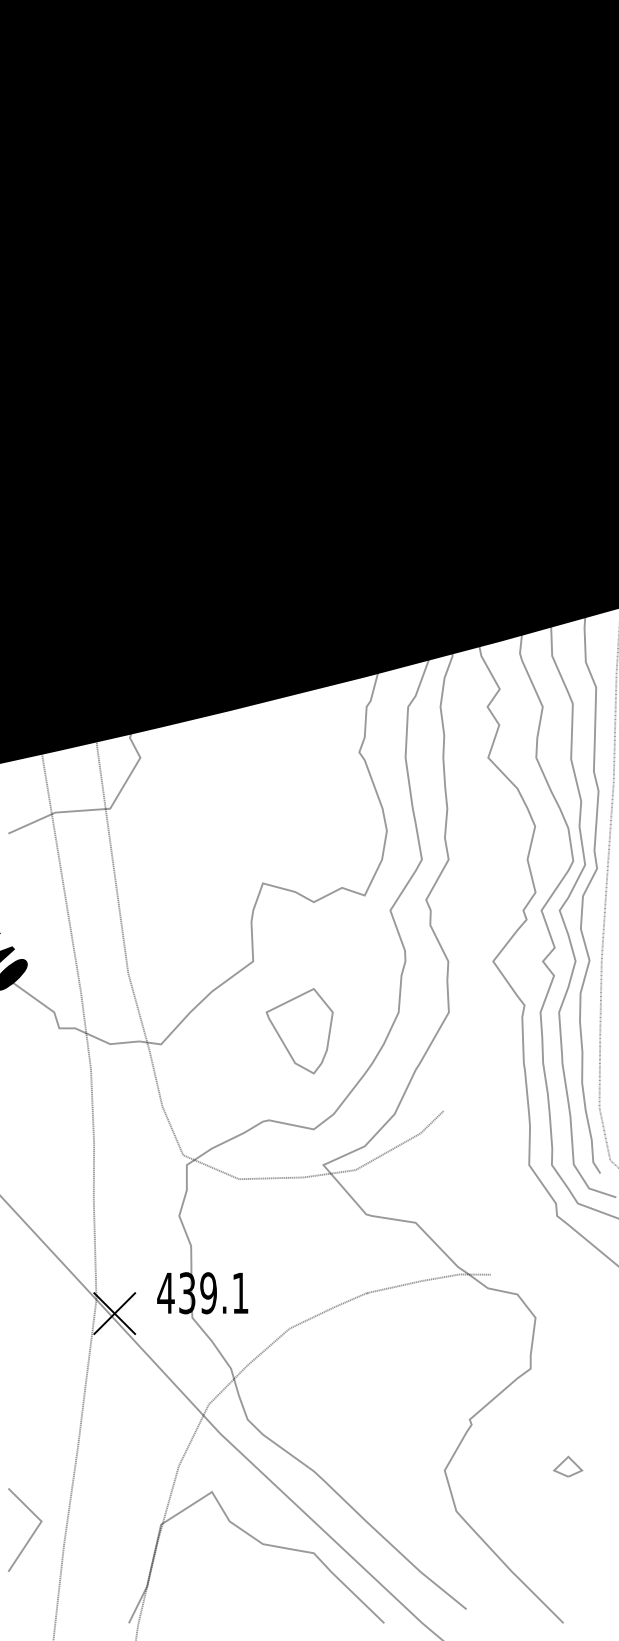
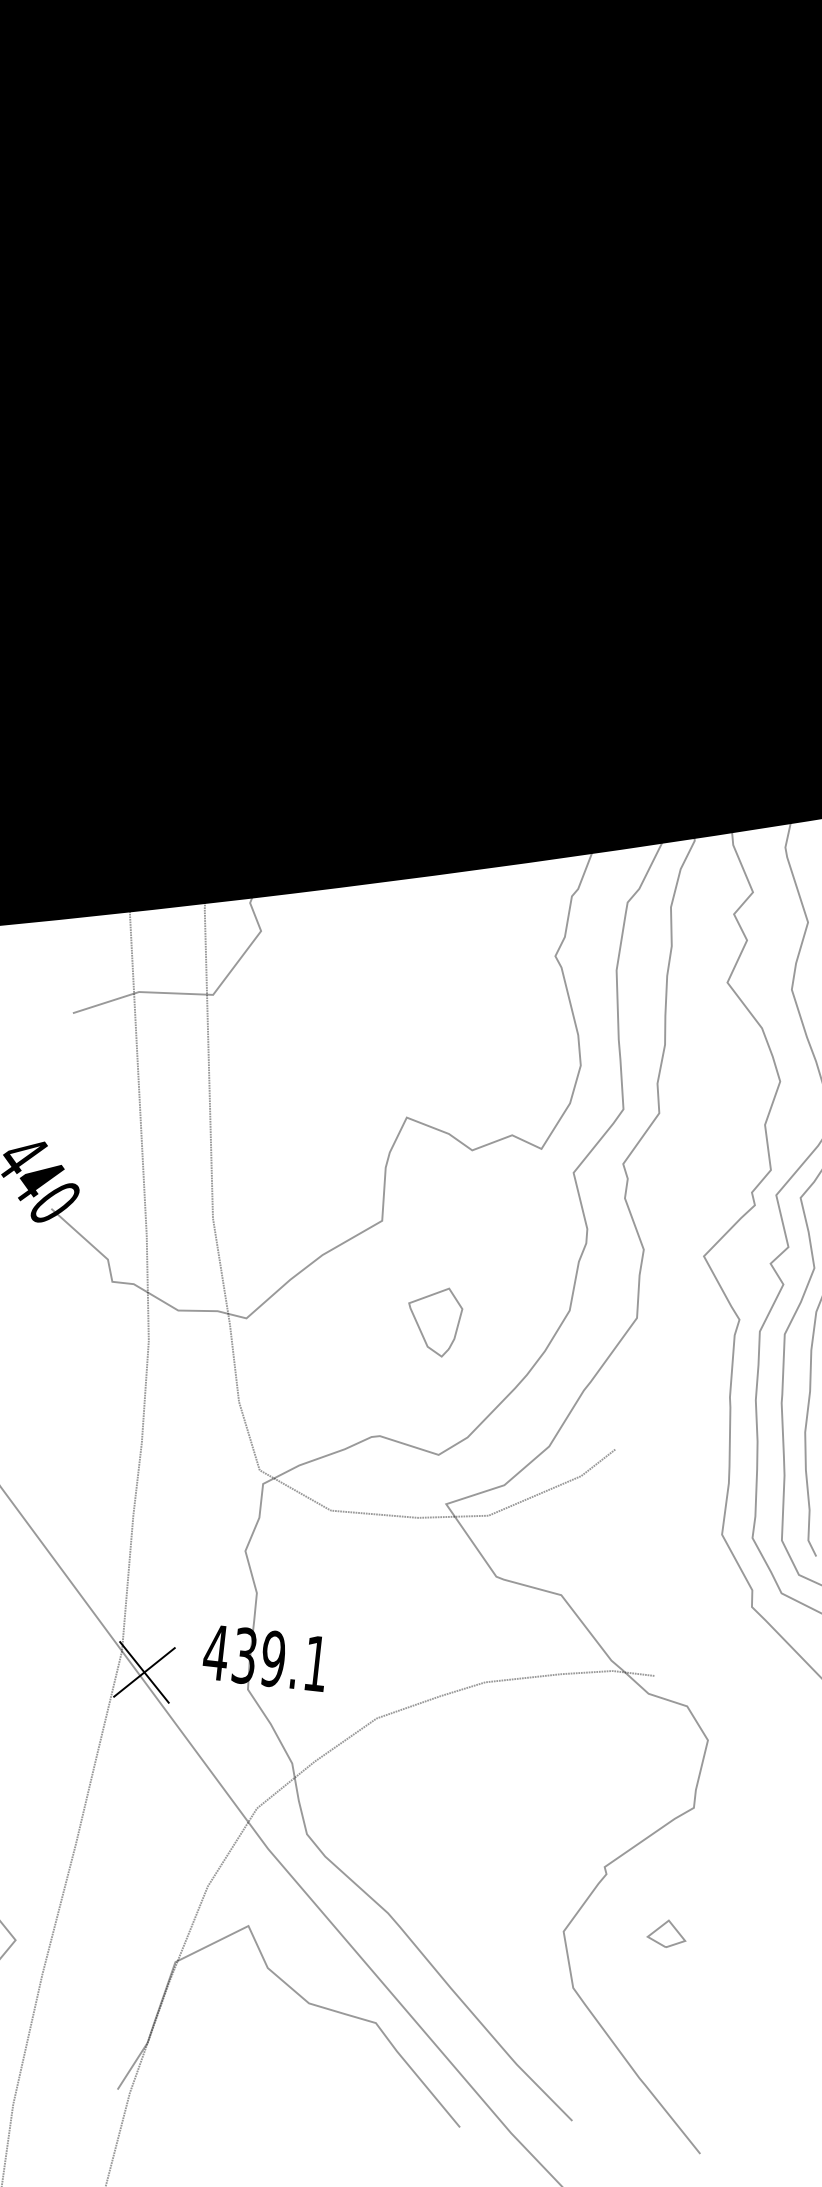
part: (299, 1031) -> (433, 1321), size x0.6
part: (568, 1466) -> (667, 1933), moved

